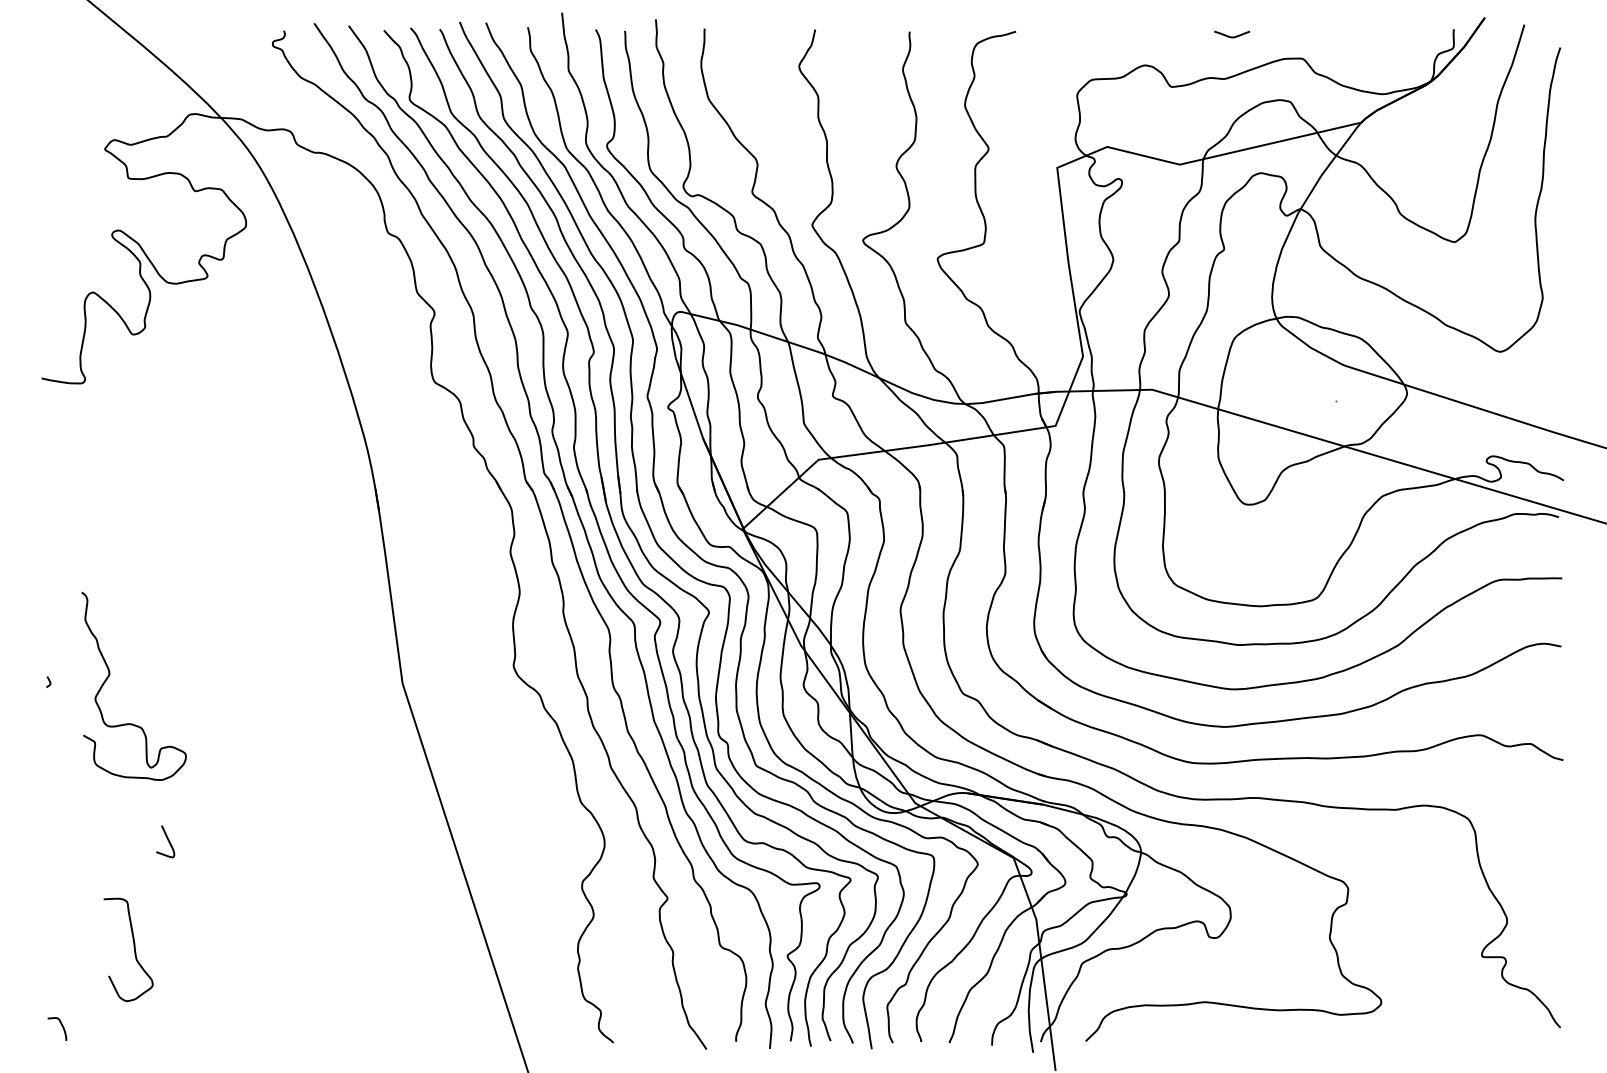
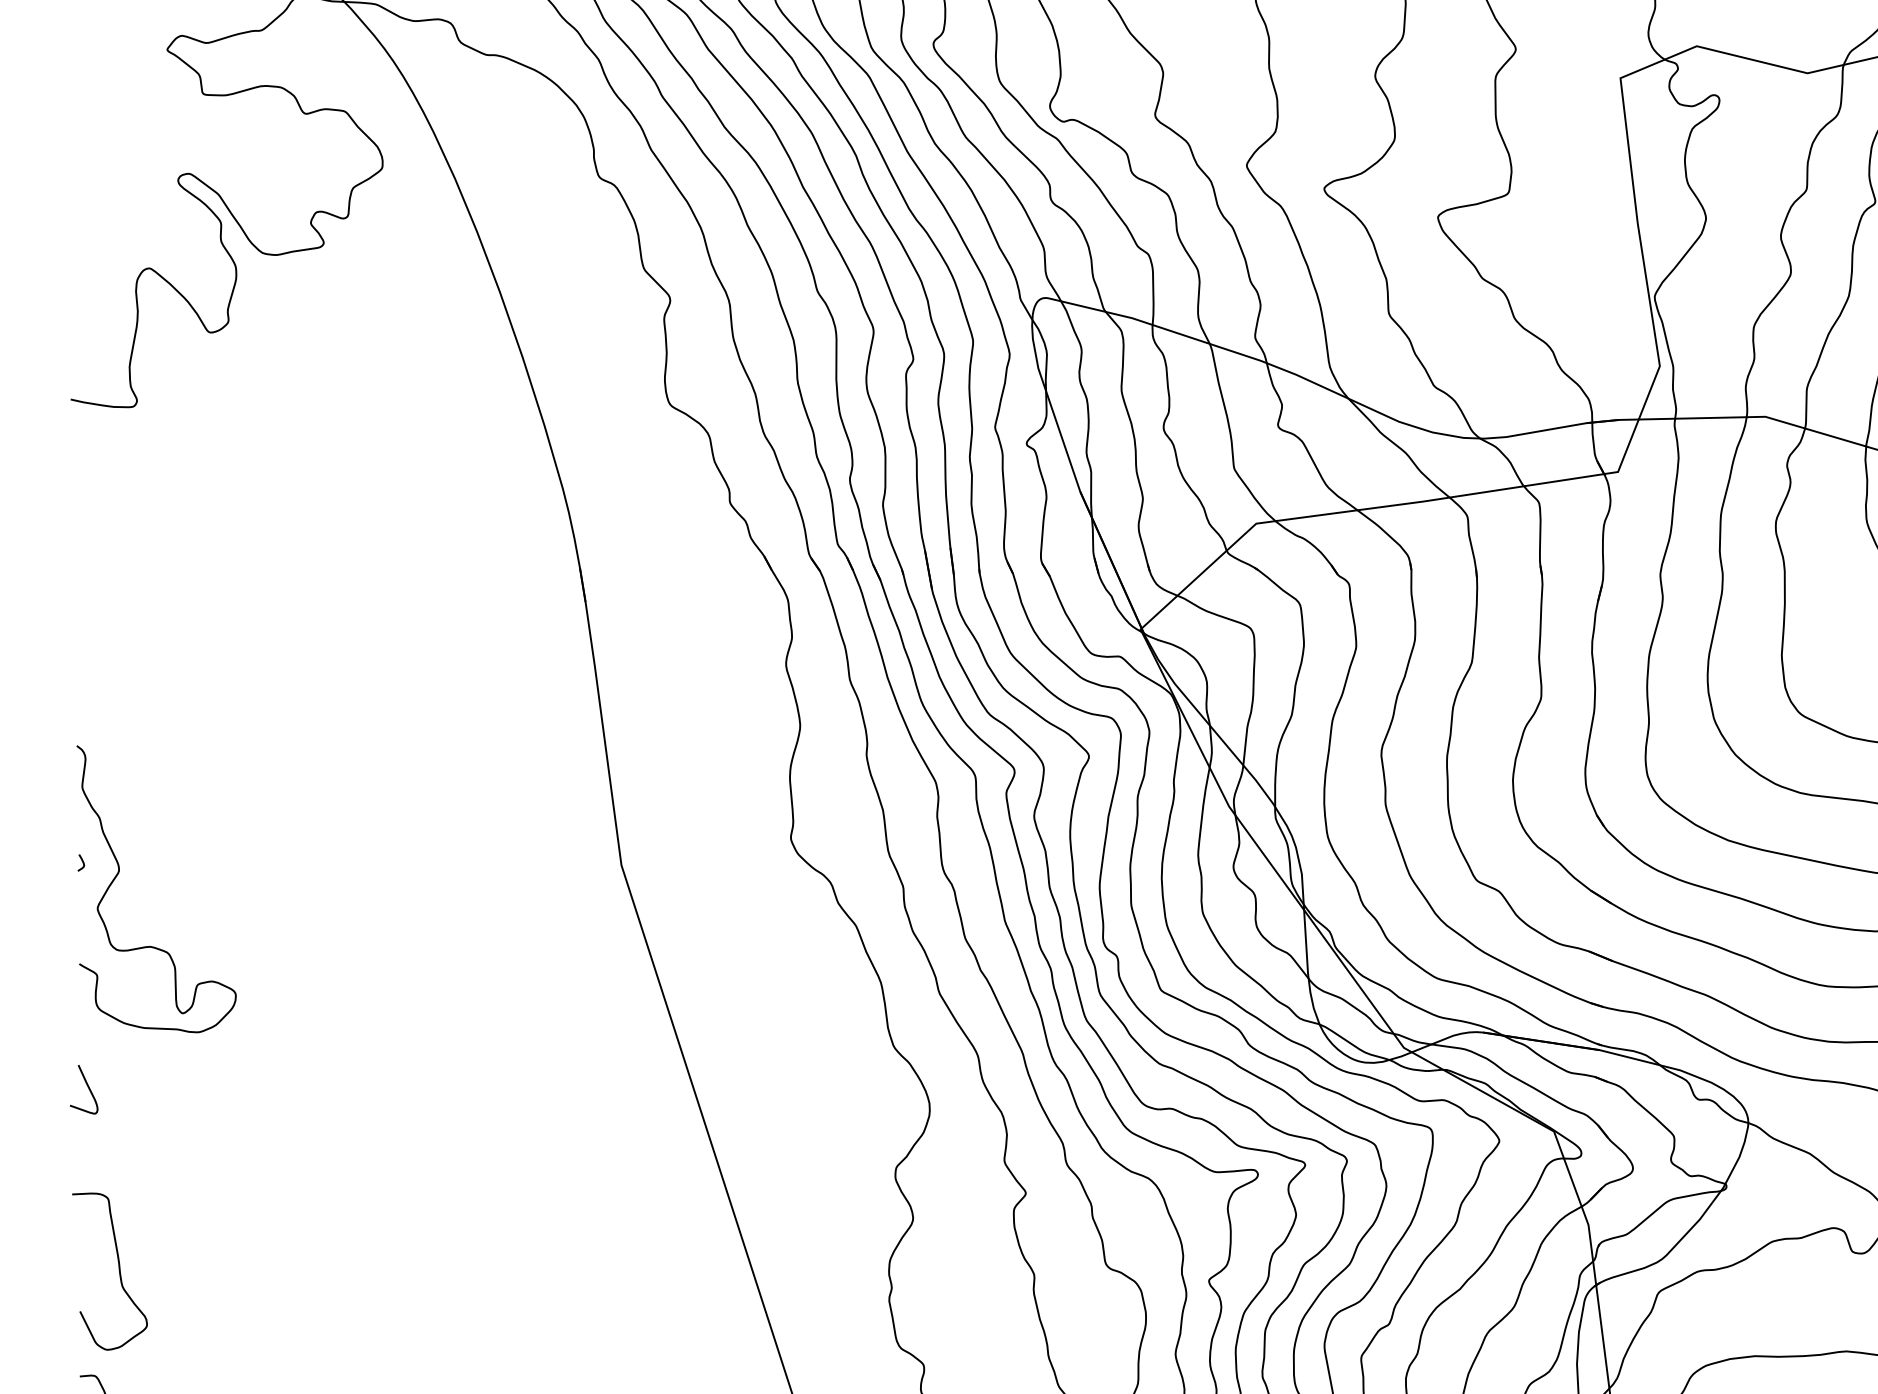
curve: (110, 674) -> (120, 871), moved
curve: (167, 840) -> (87, 1087), moved
curve: (133, 948) -> (117, 1269), moved

